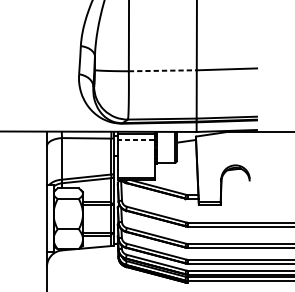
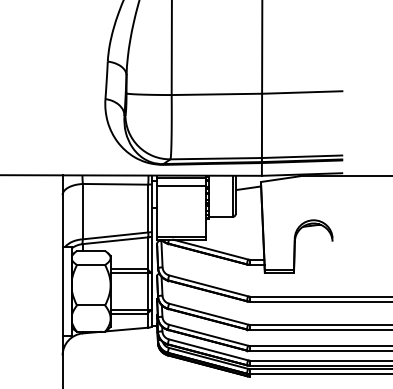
line: (163, 70) -> (217, 94), dashed -> solid
line: (136, 139) -> (181, 186), dashed -> solid

